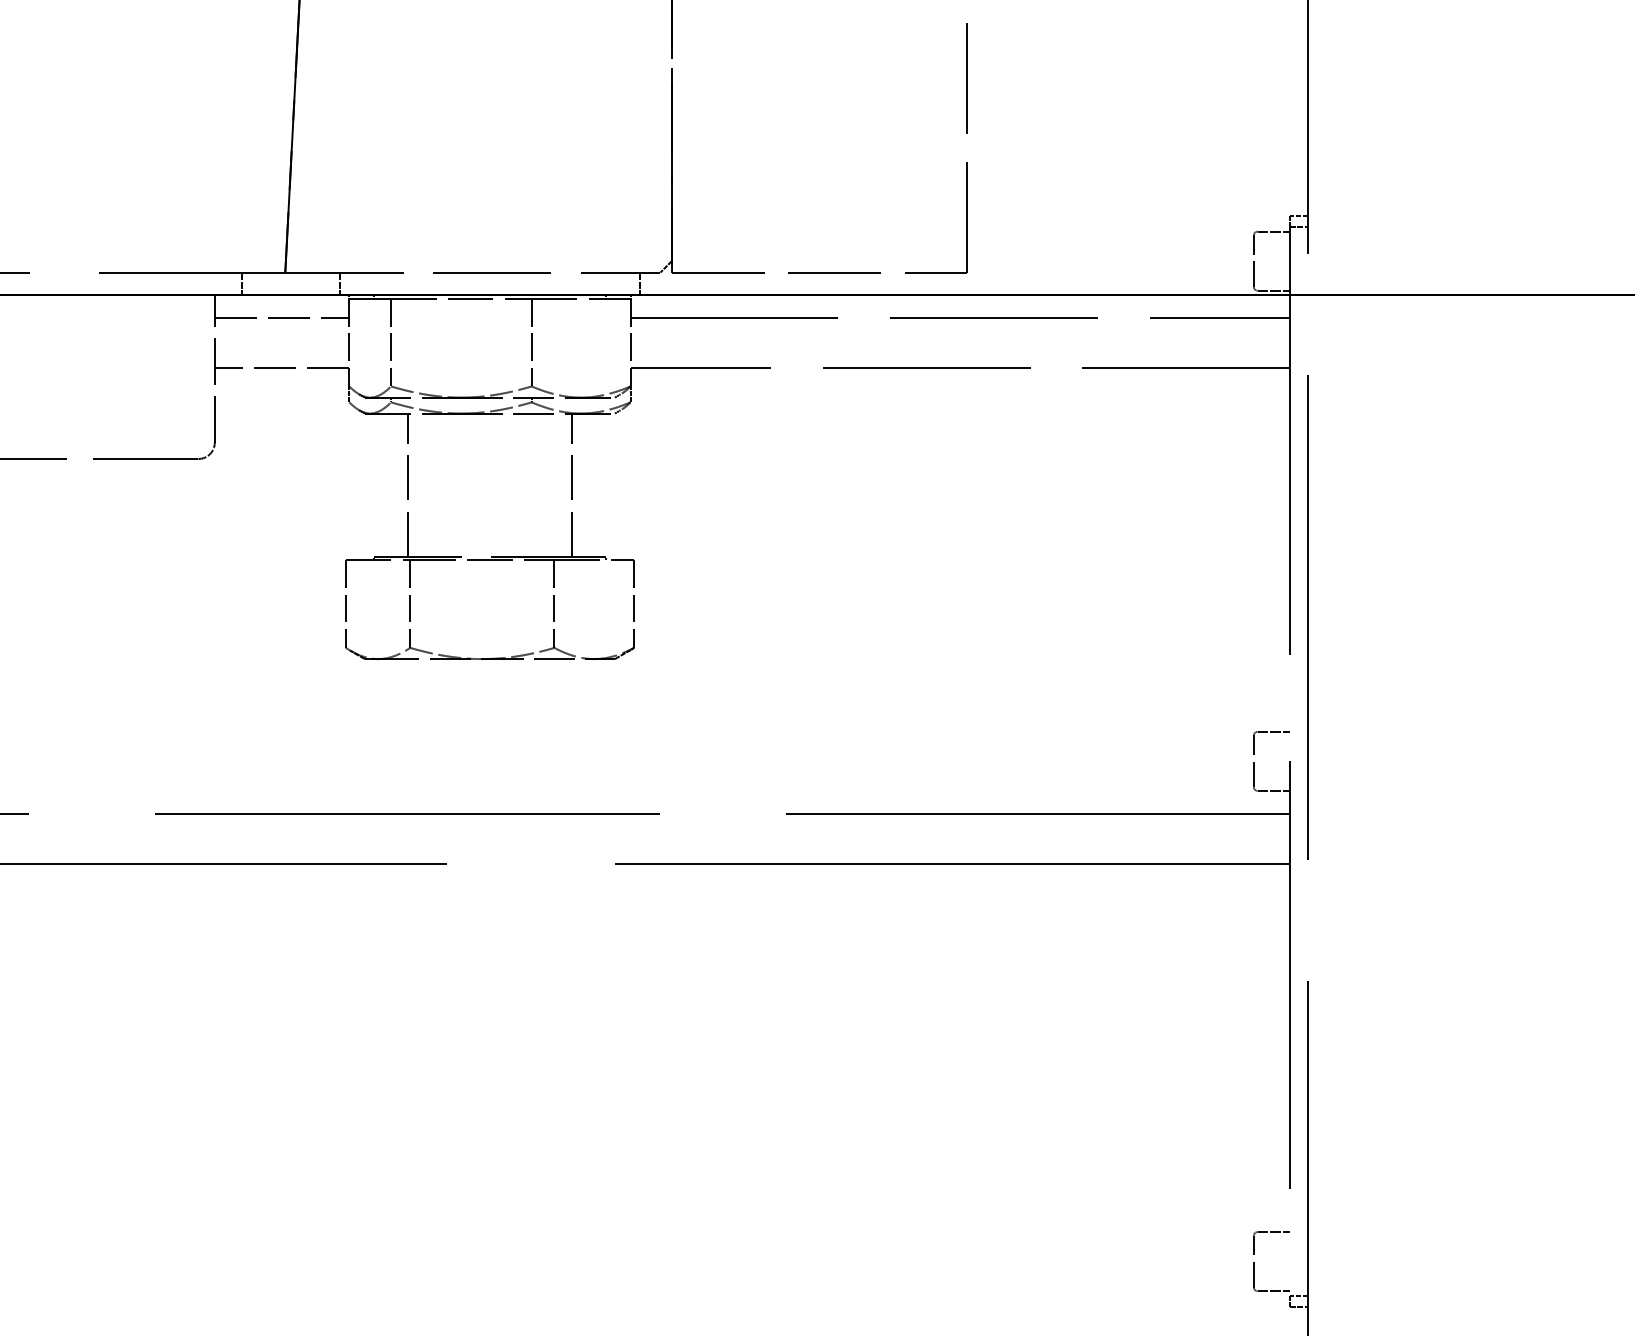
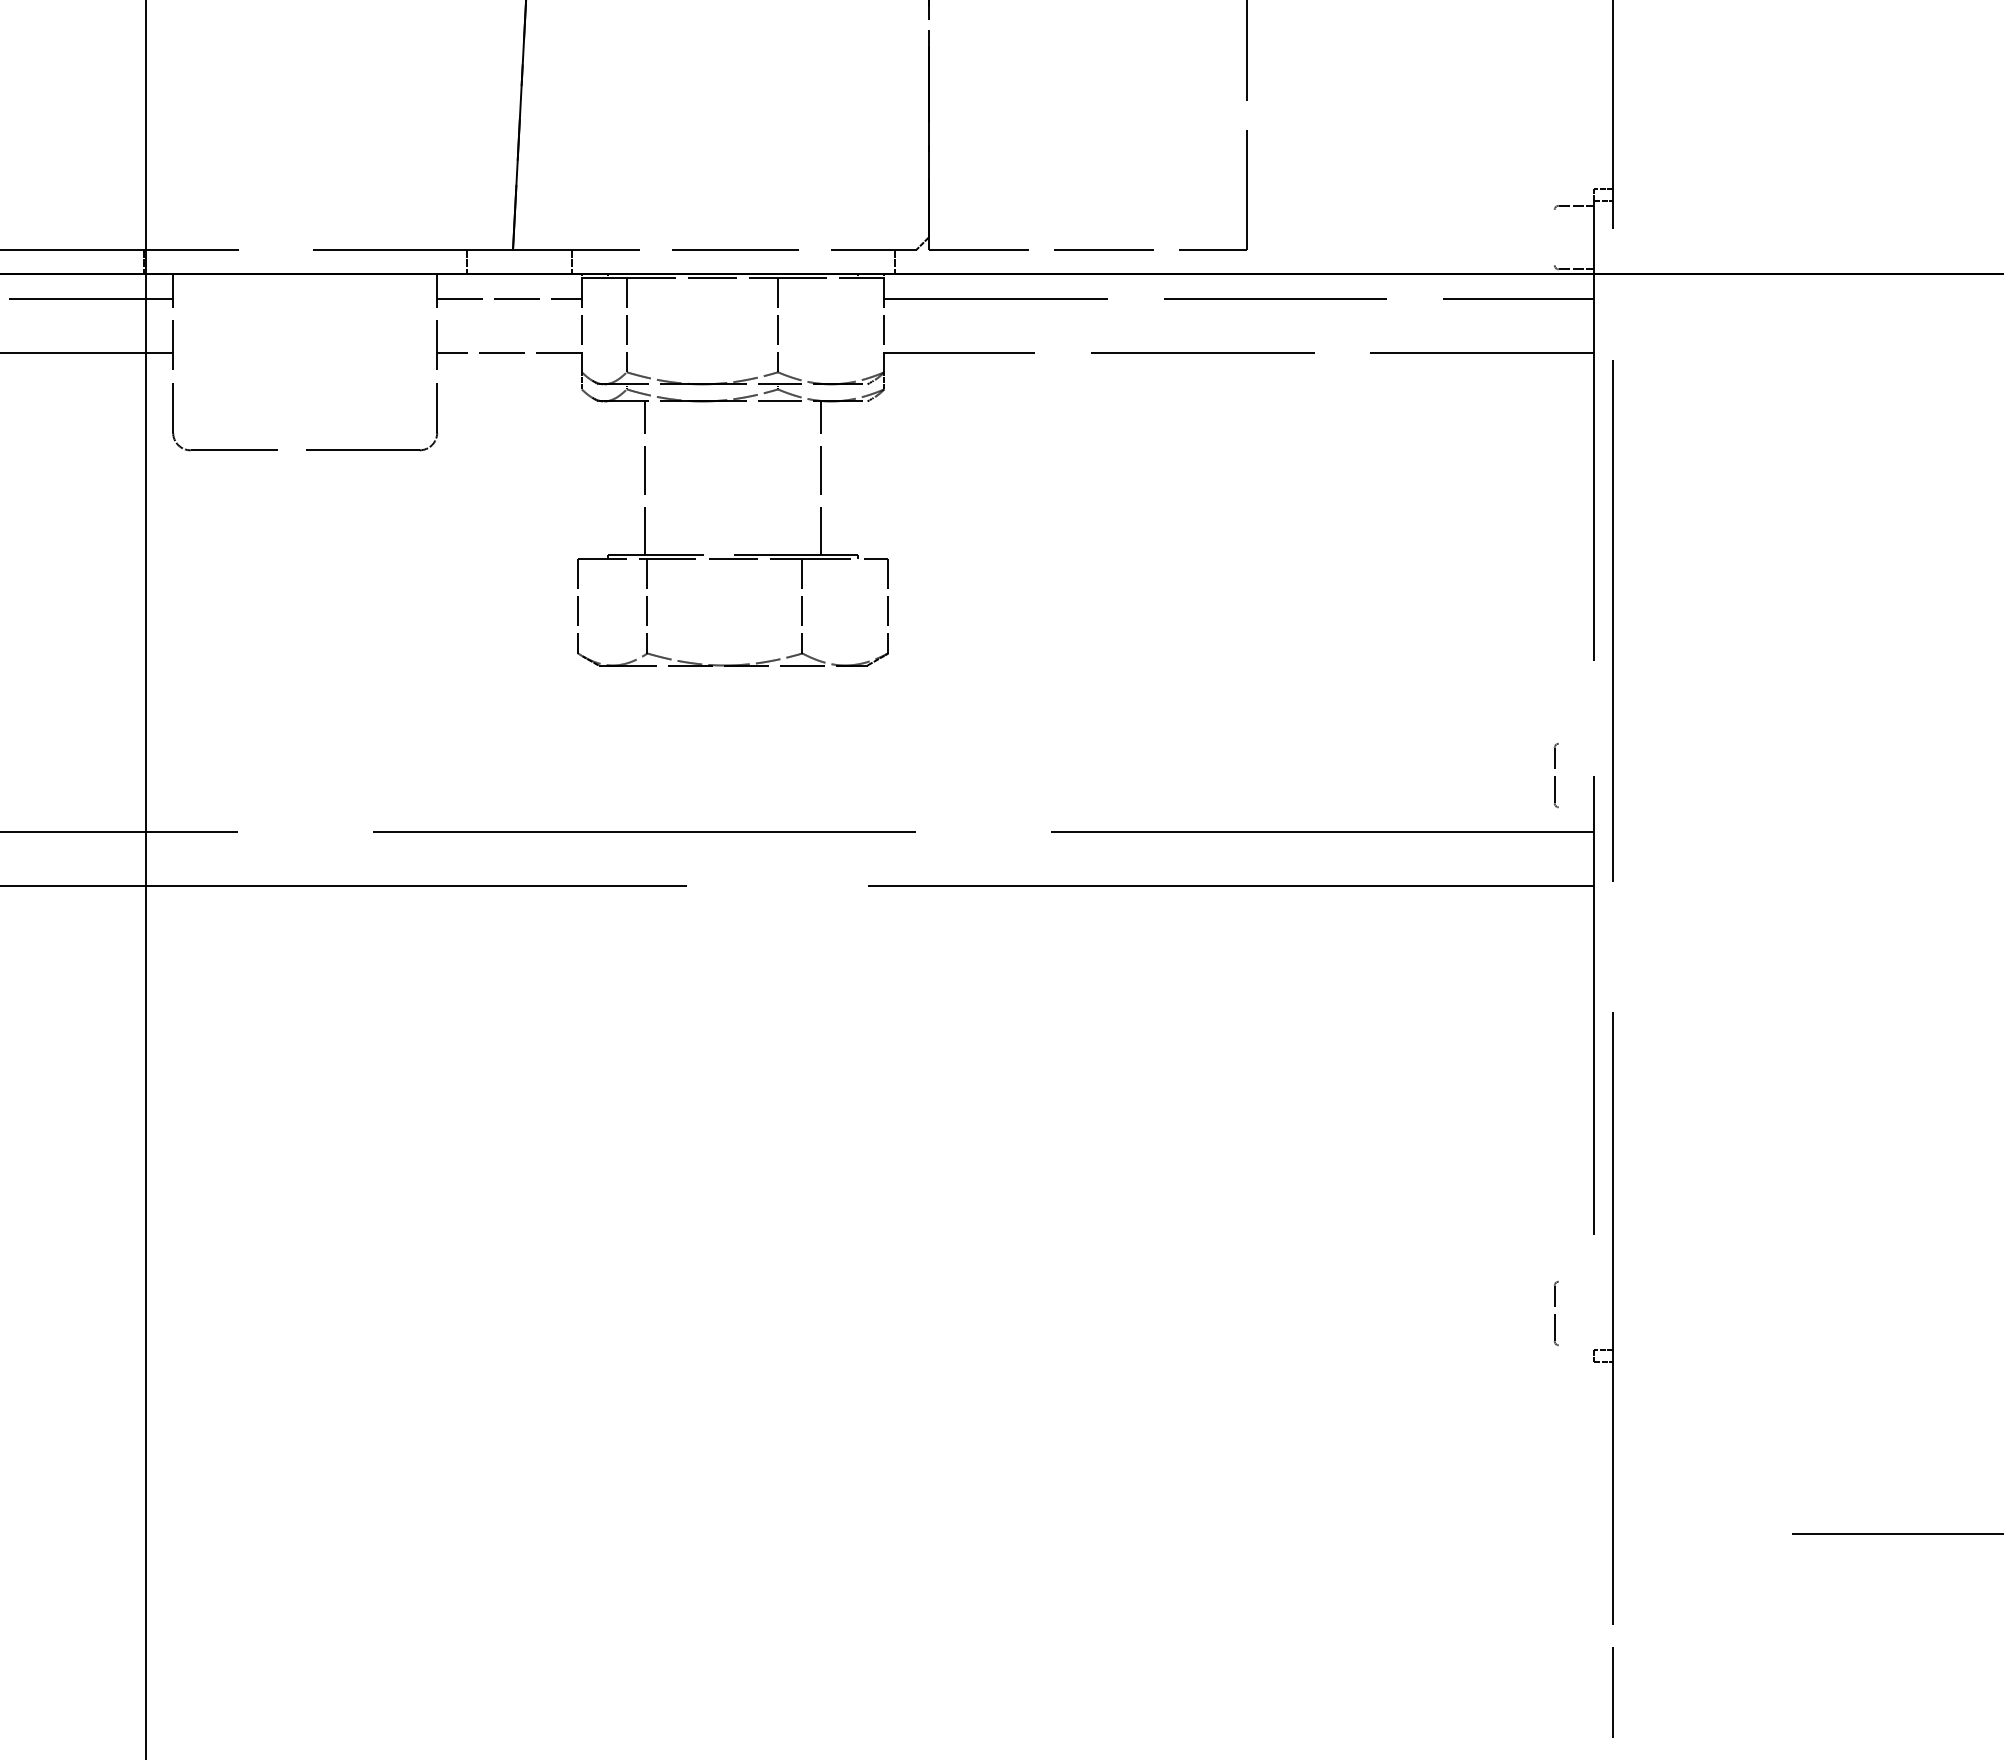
line: (1253, 261) -> (1554, 237), removed
line: (1273, 731) -> (1575, 743), removed
line: (1273, 791) -> (1575, 807), removed
line: (1273, 1231) -> (1575, 1281), removed
line: (1273, 1291) -> (1575, 1345), removed

